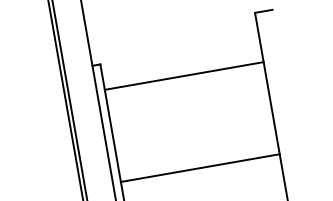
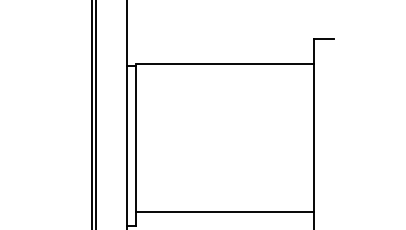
line: (184, 76) -> (225, 64), moved
line: (200, 168) -> (225, 212), moved

